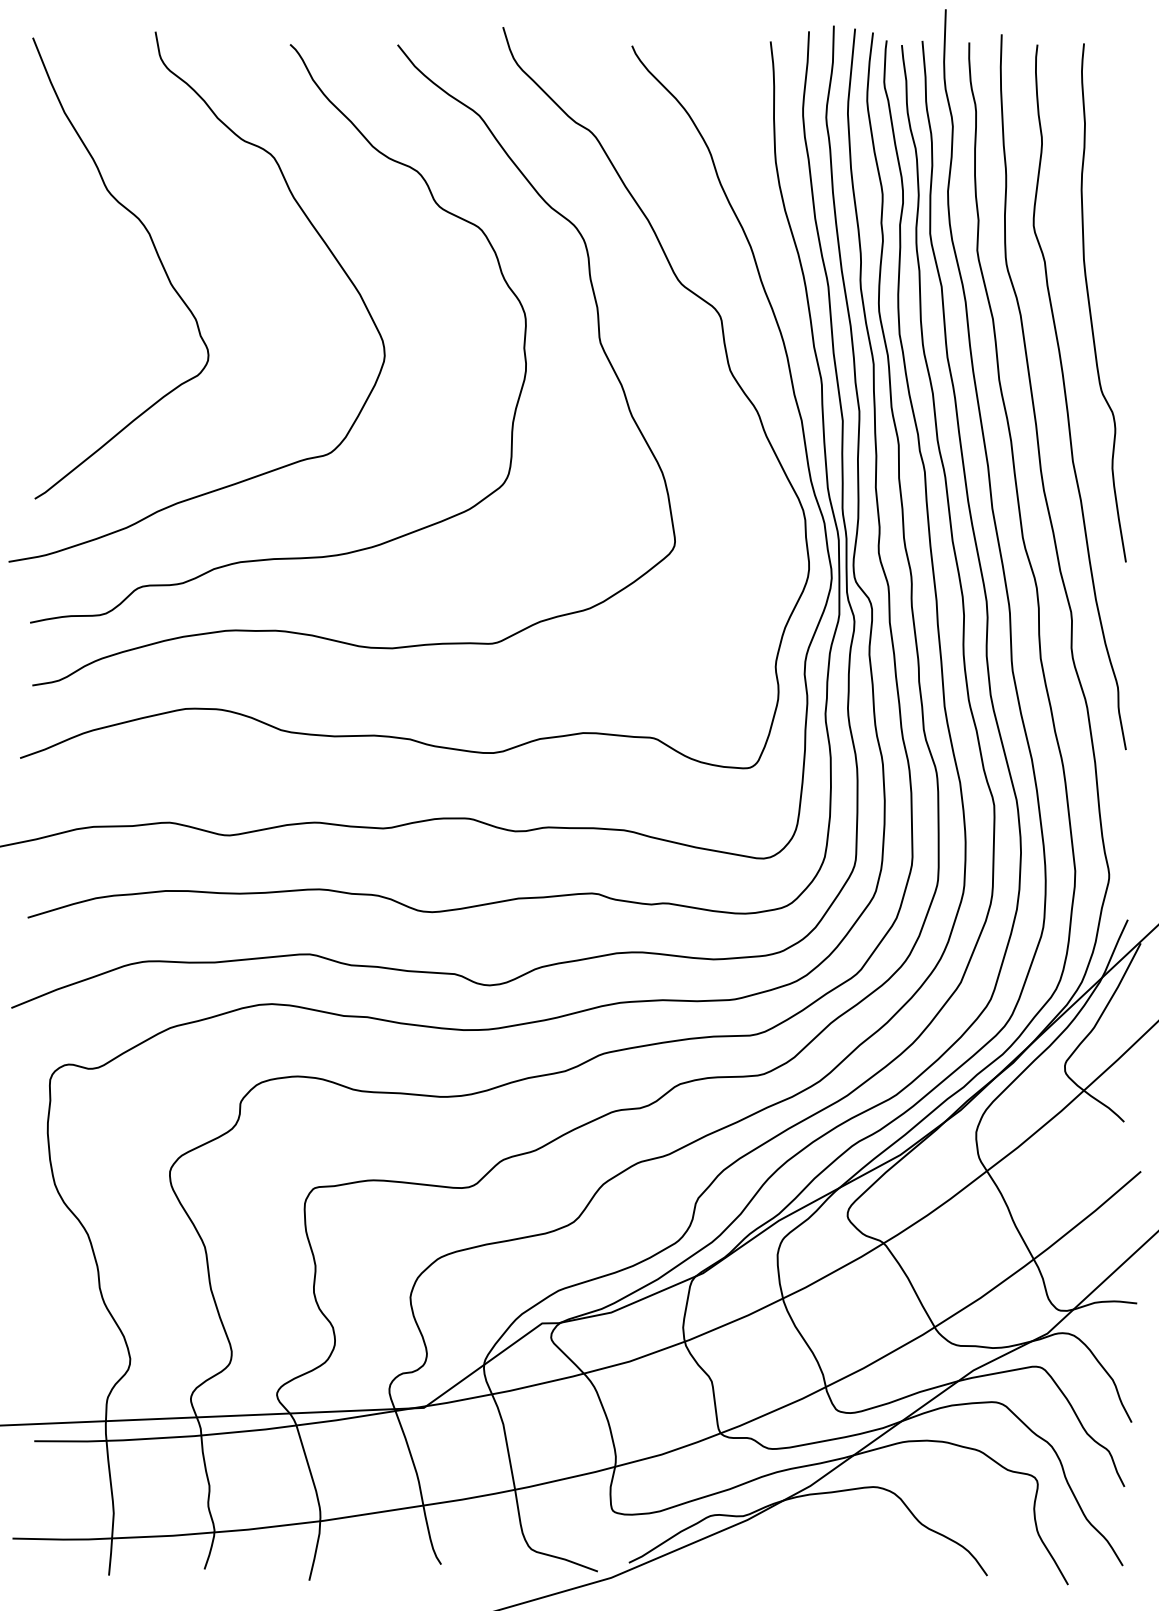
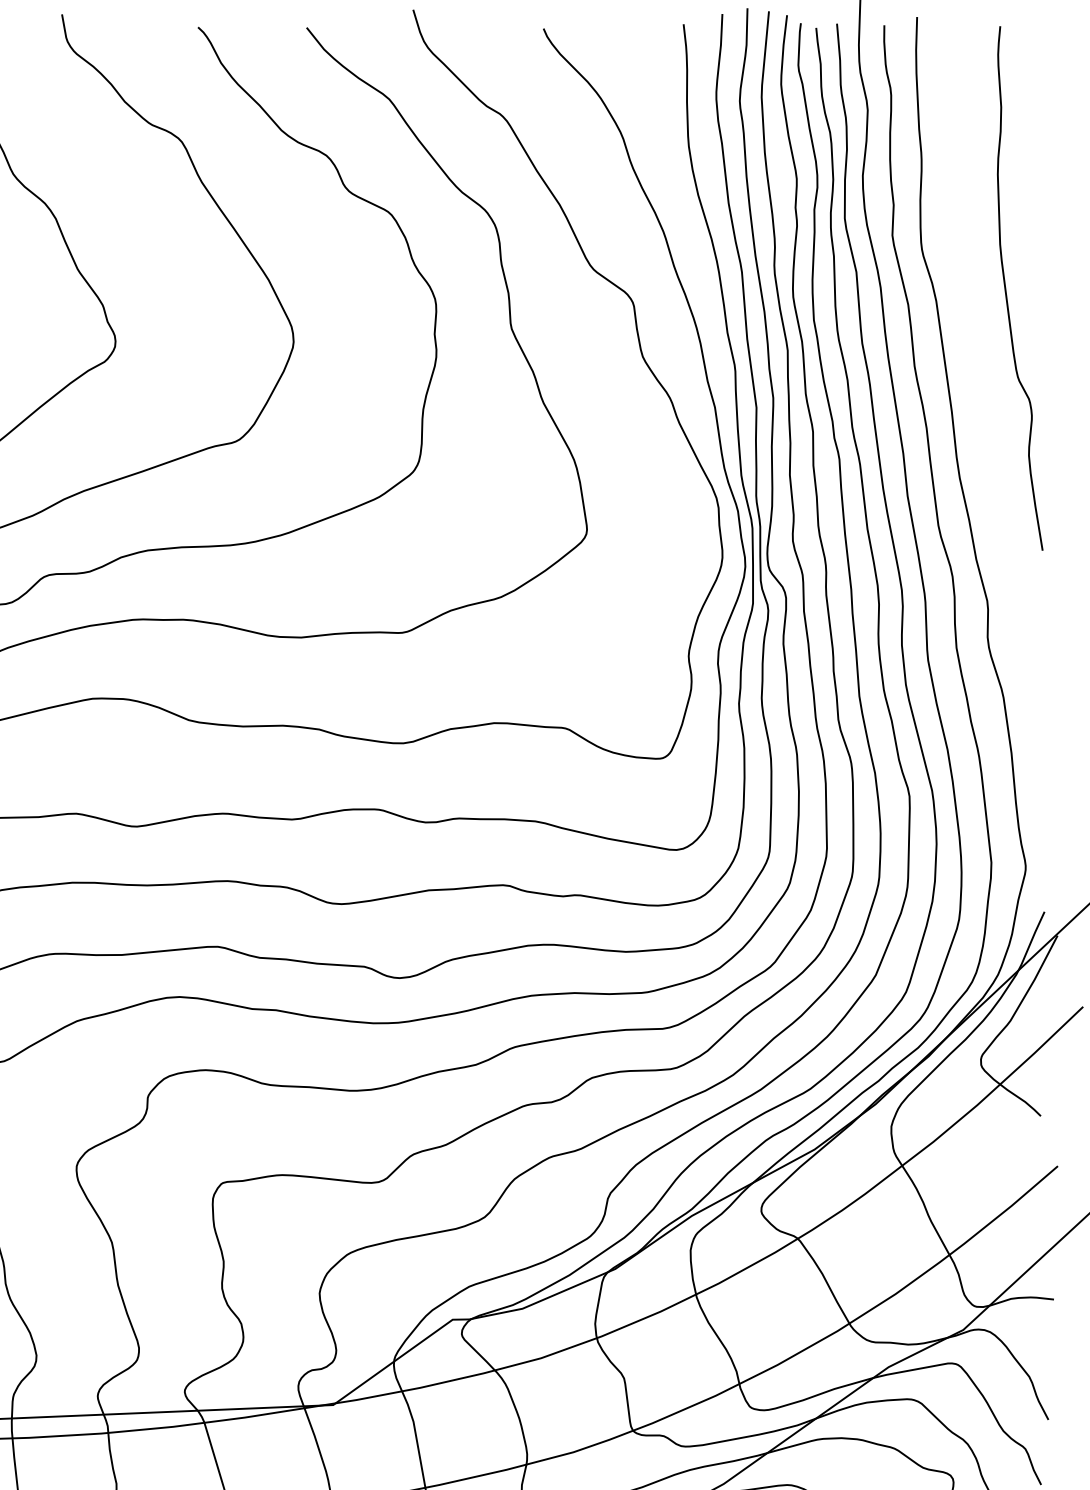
curve: (1067, 401) -> (983, 388), removed

